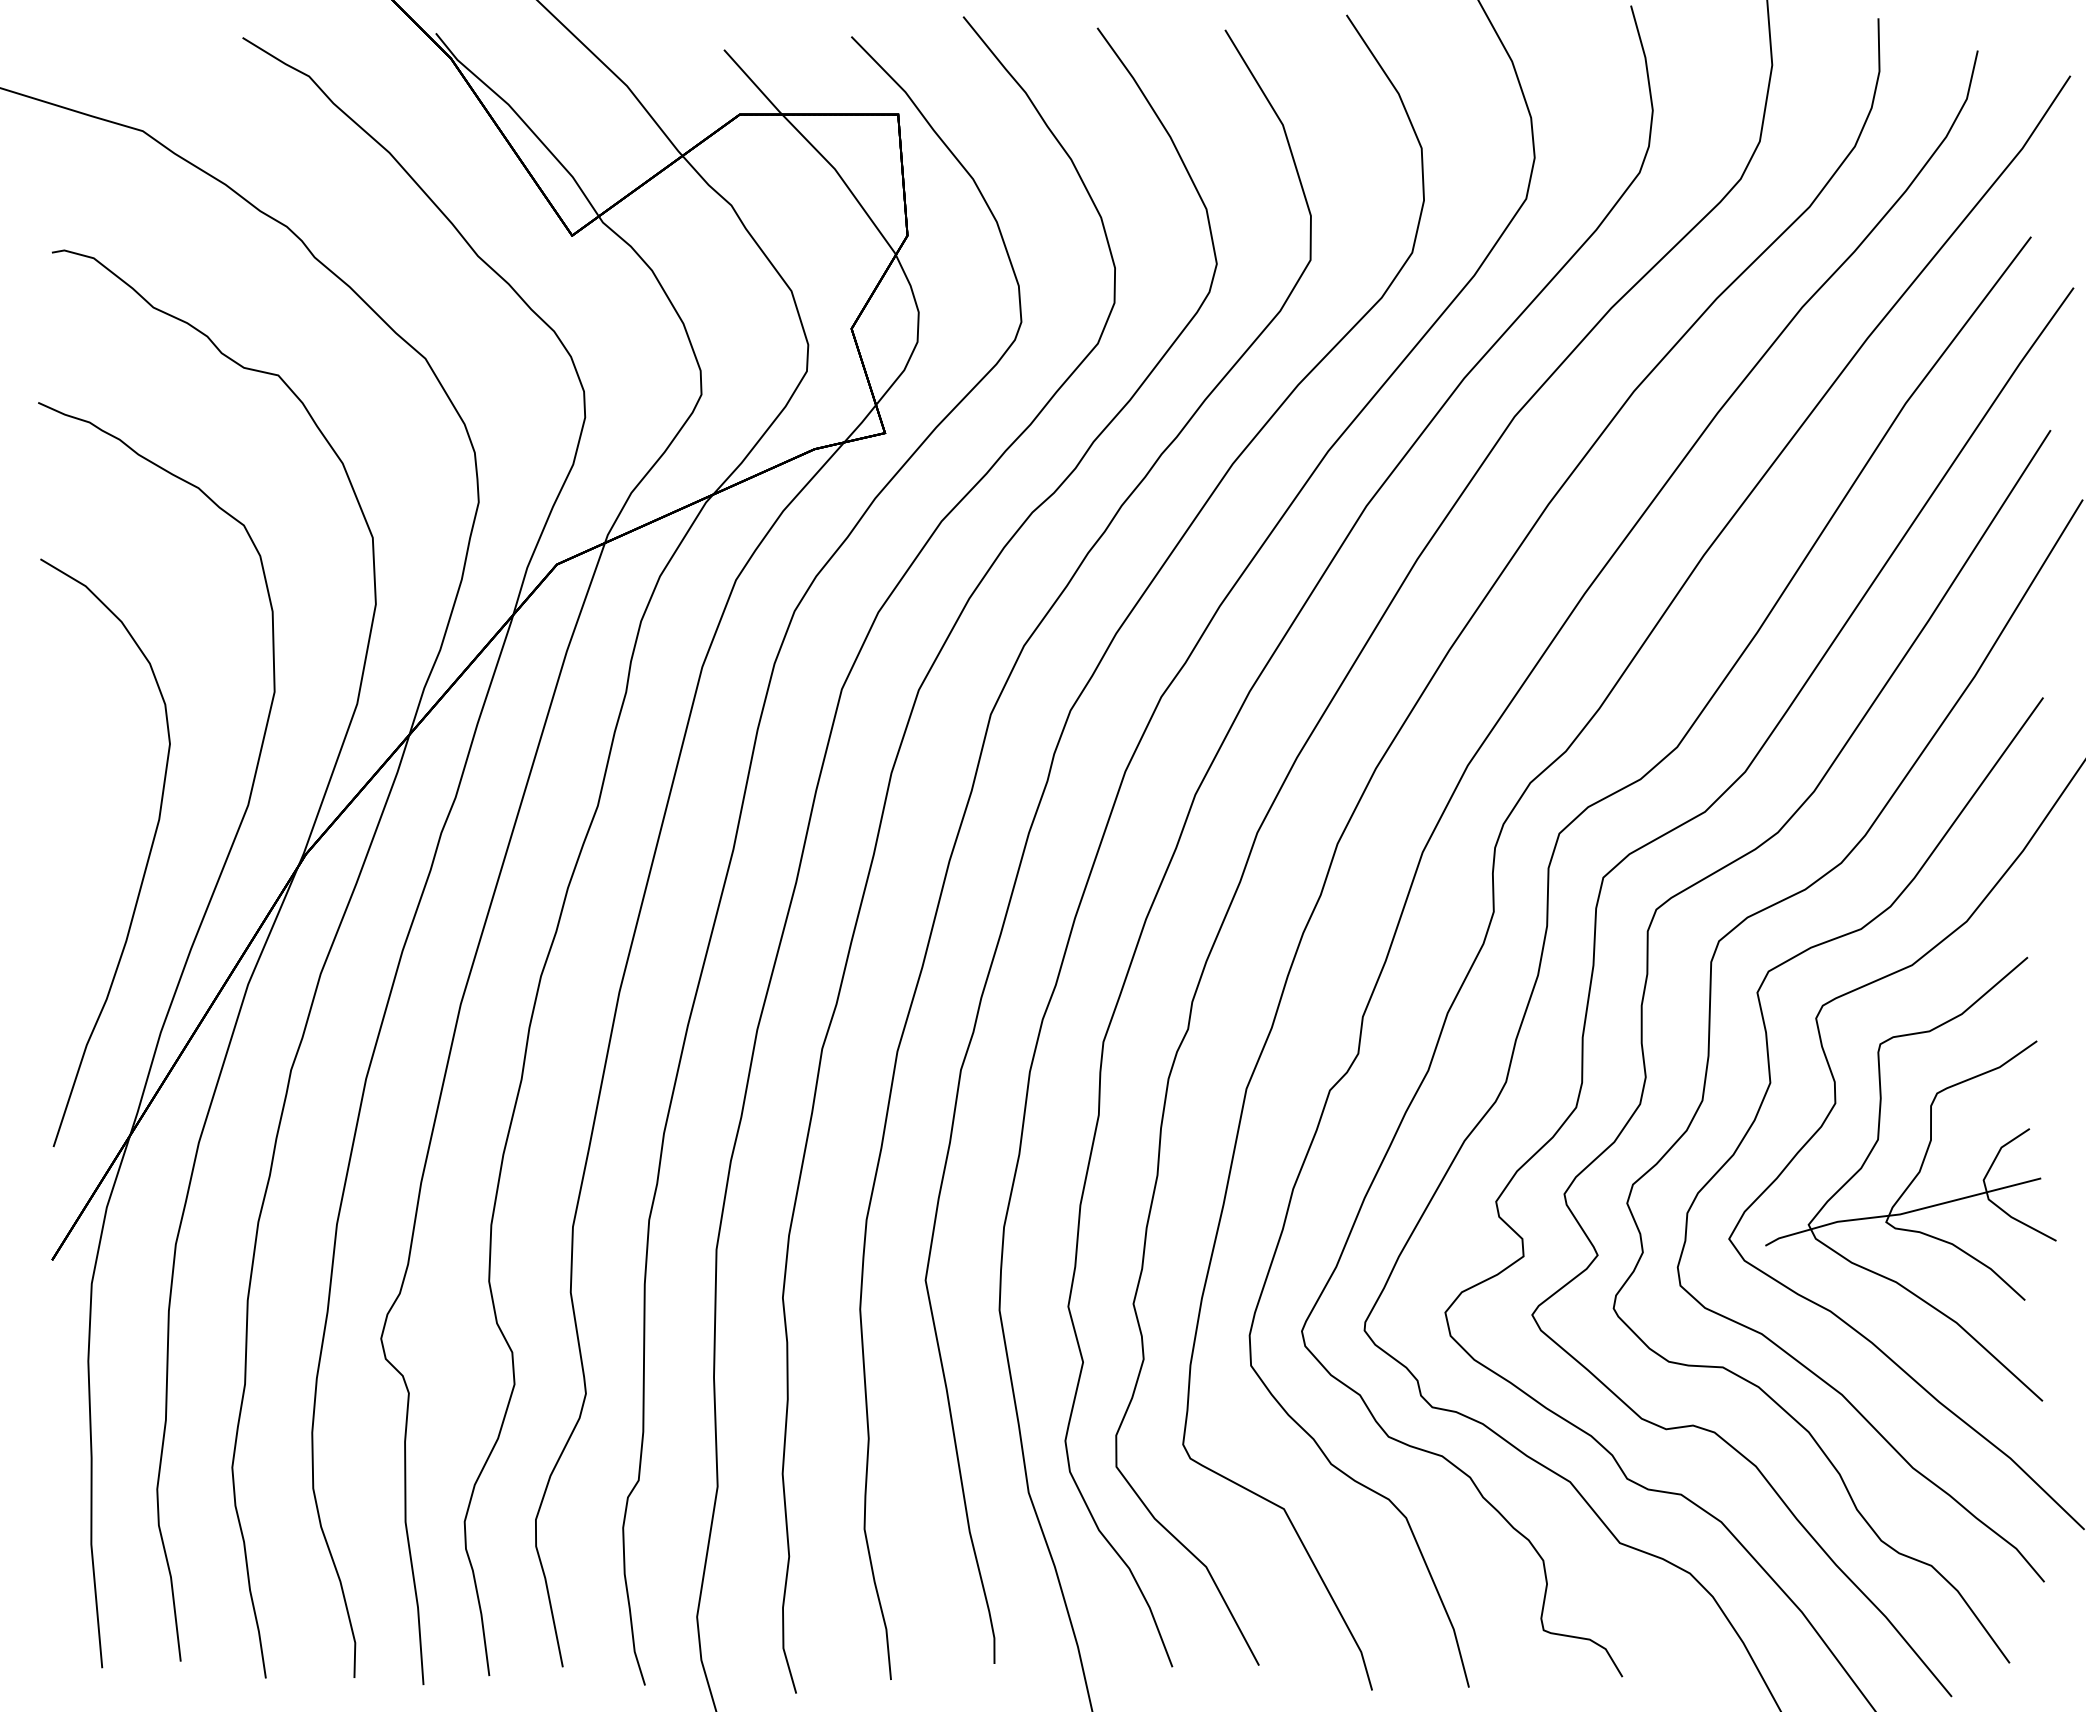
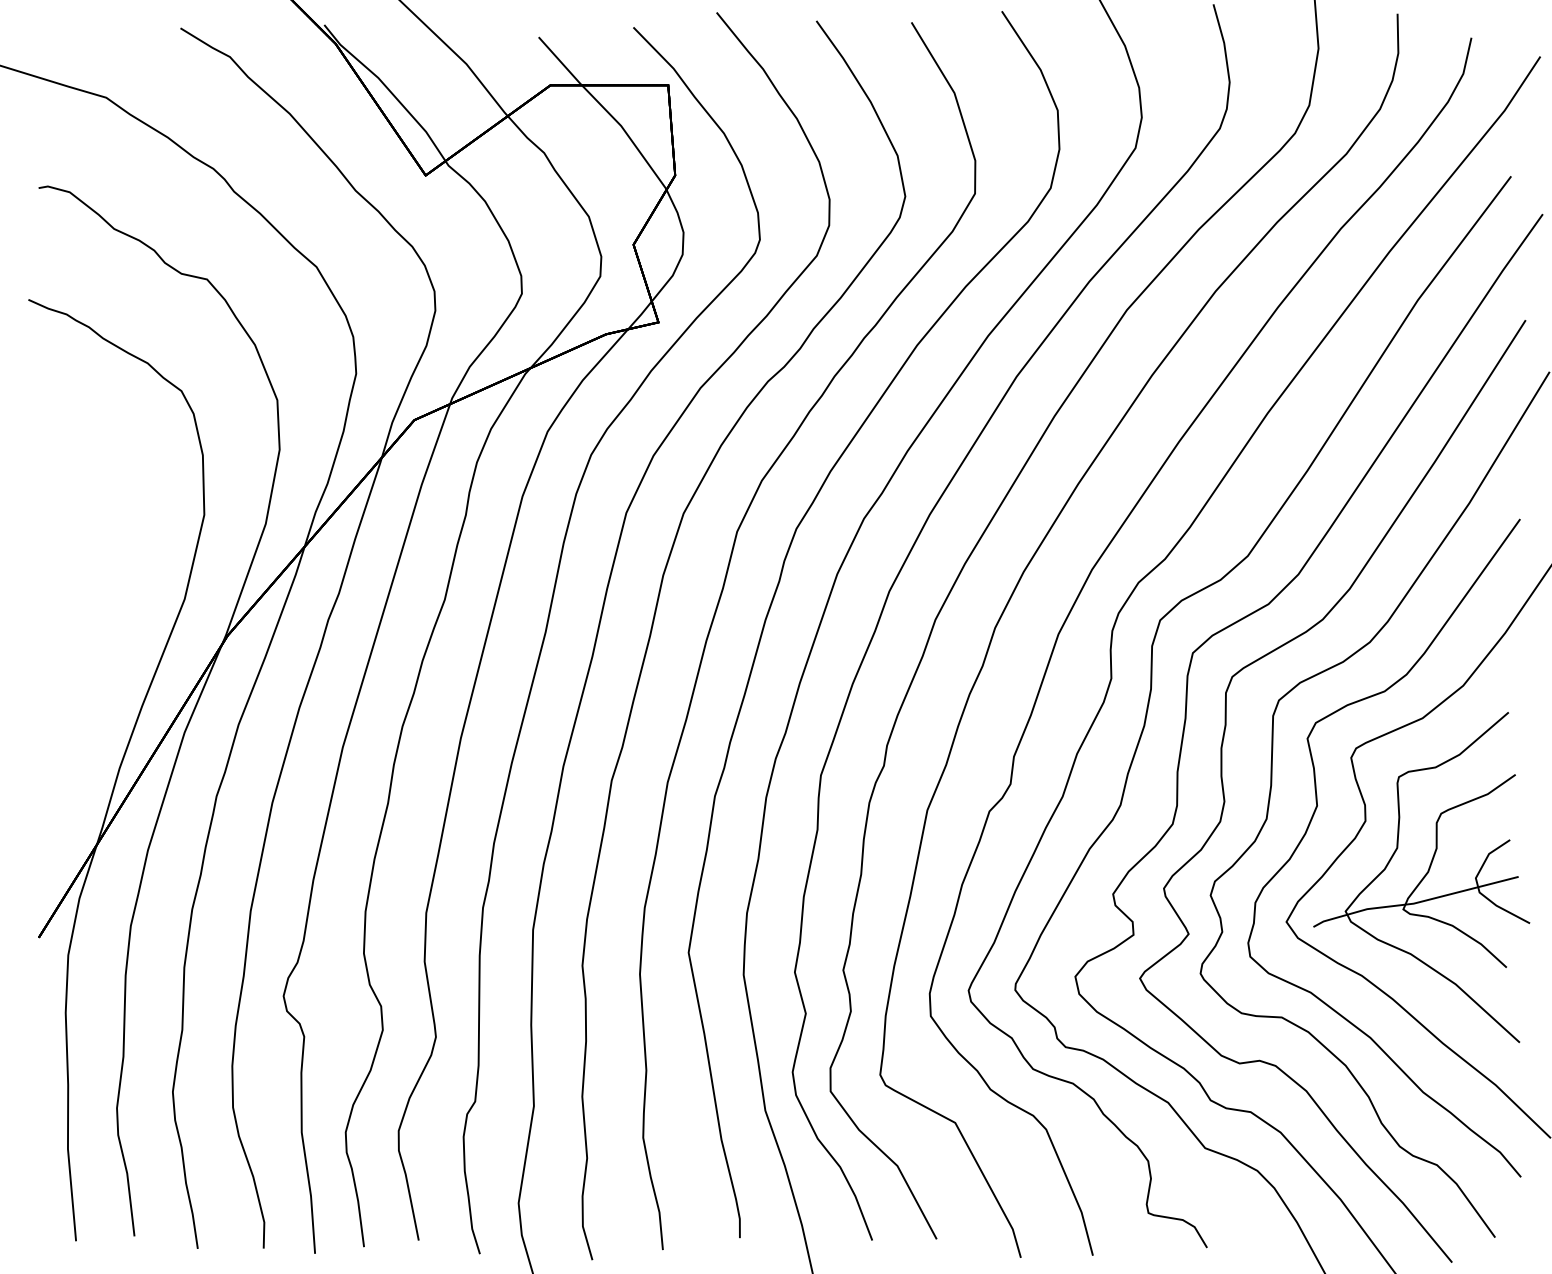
curve: (144, 867) -> (107, 645), removed

